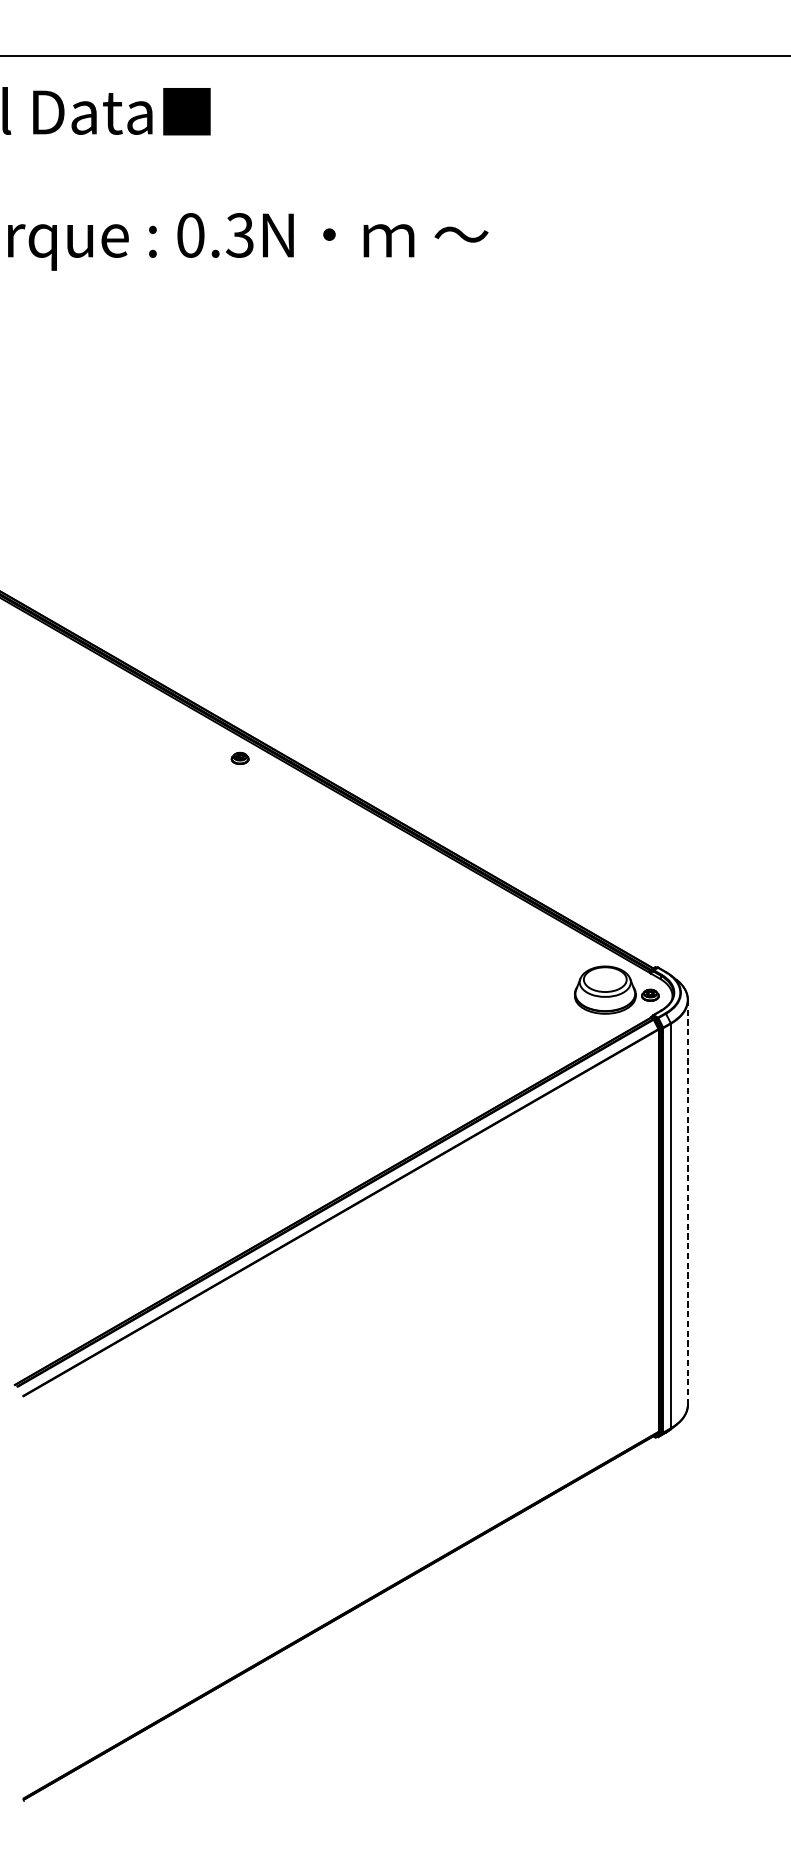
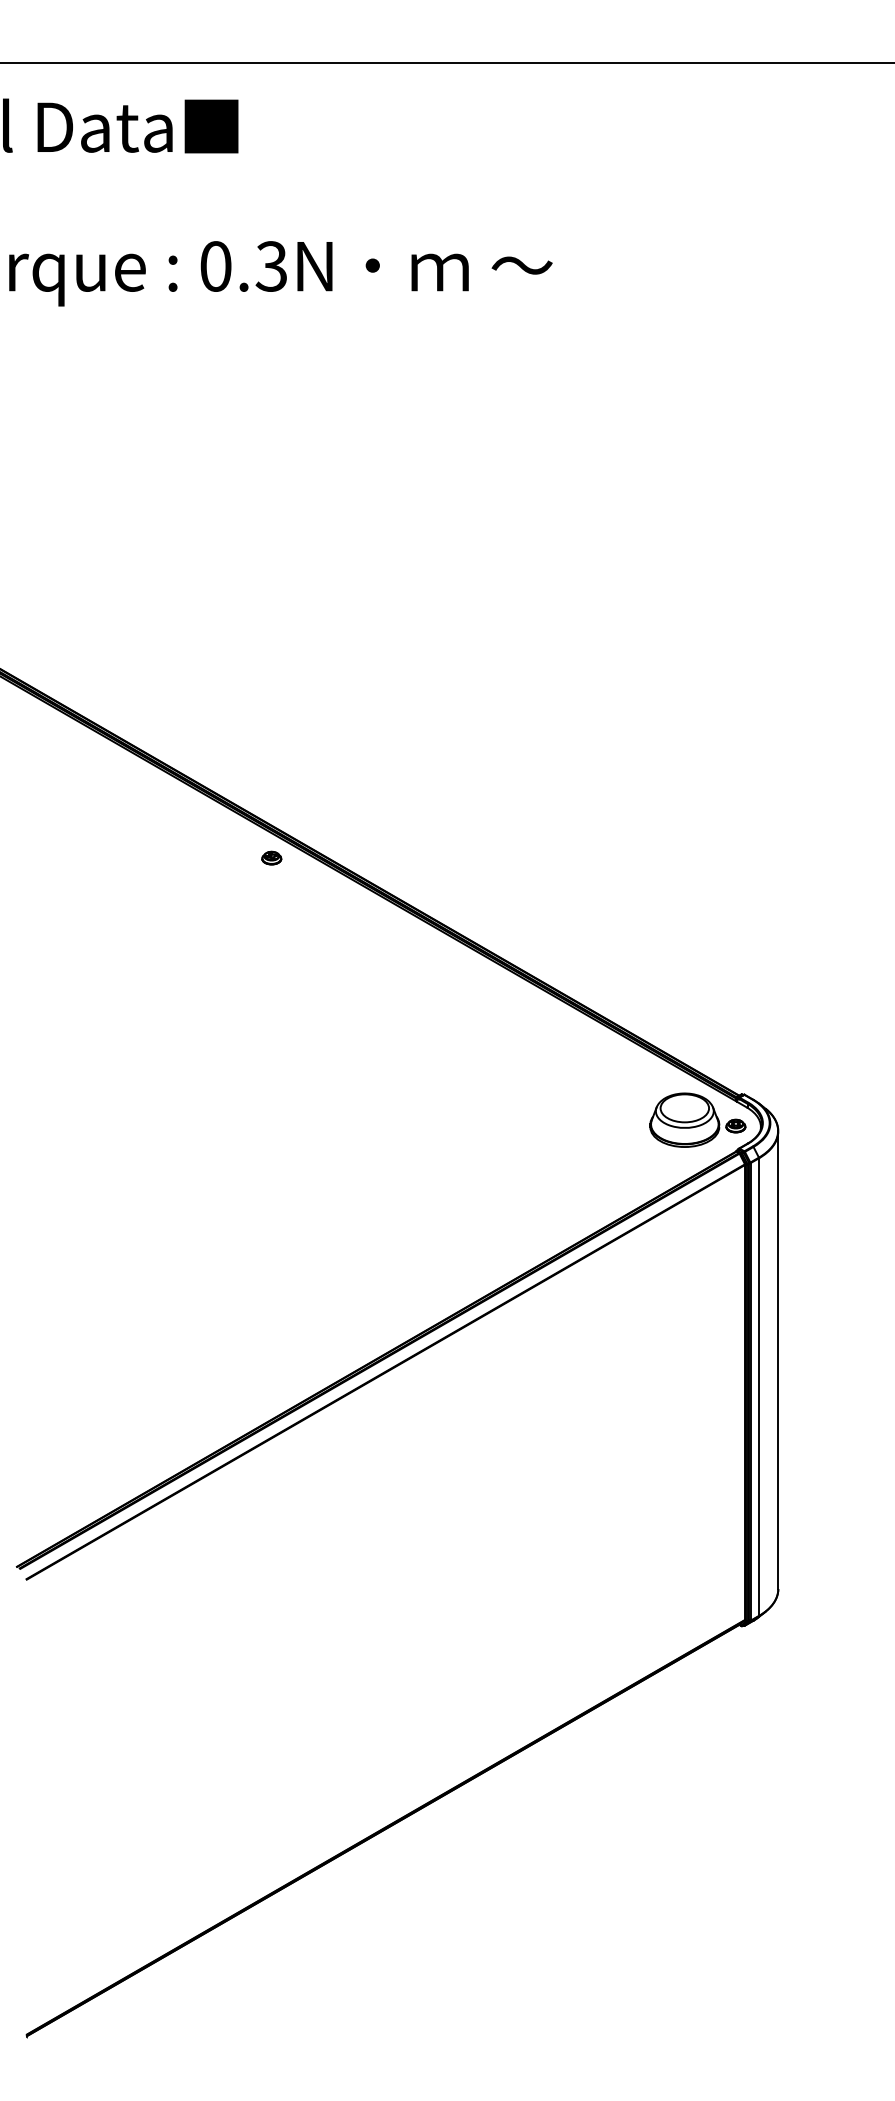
line: (688, 1202) -> (778, 1360), dashed -> solid

